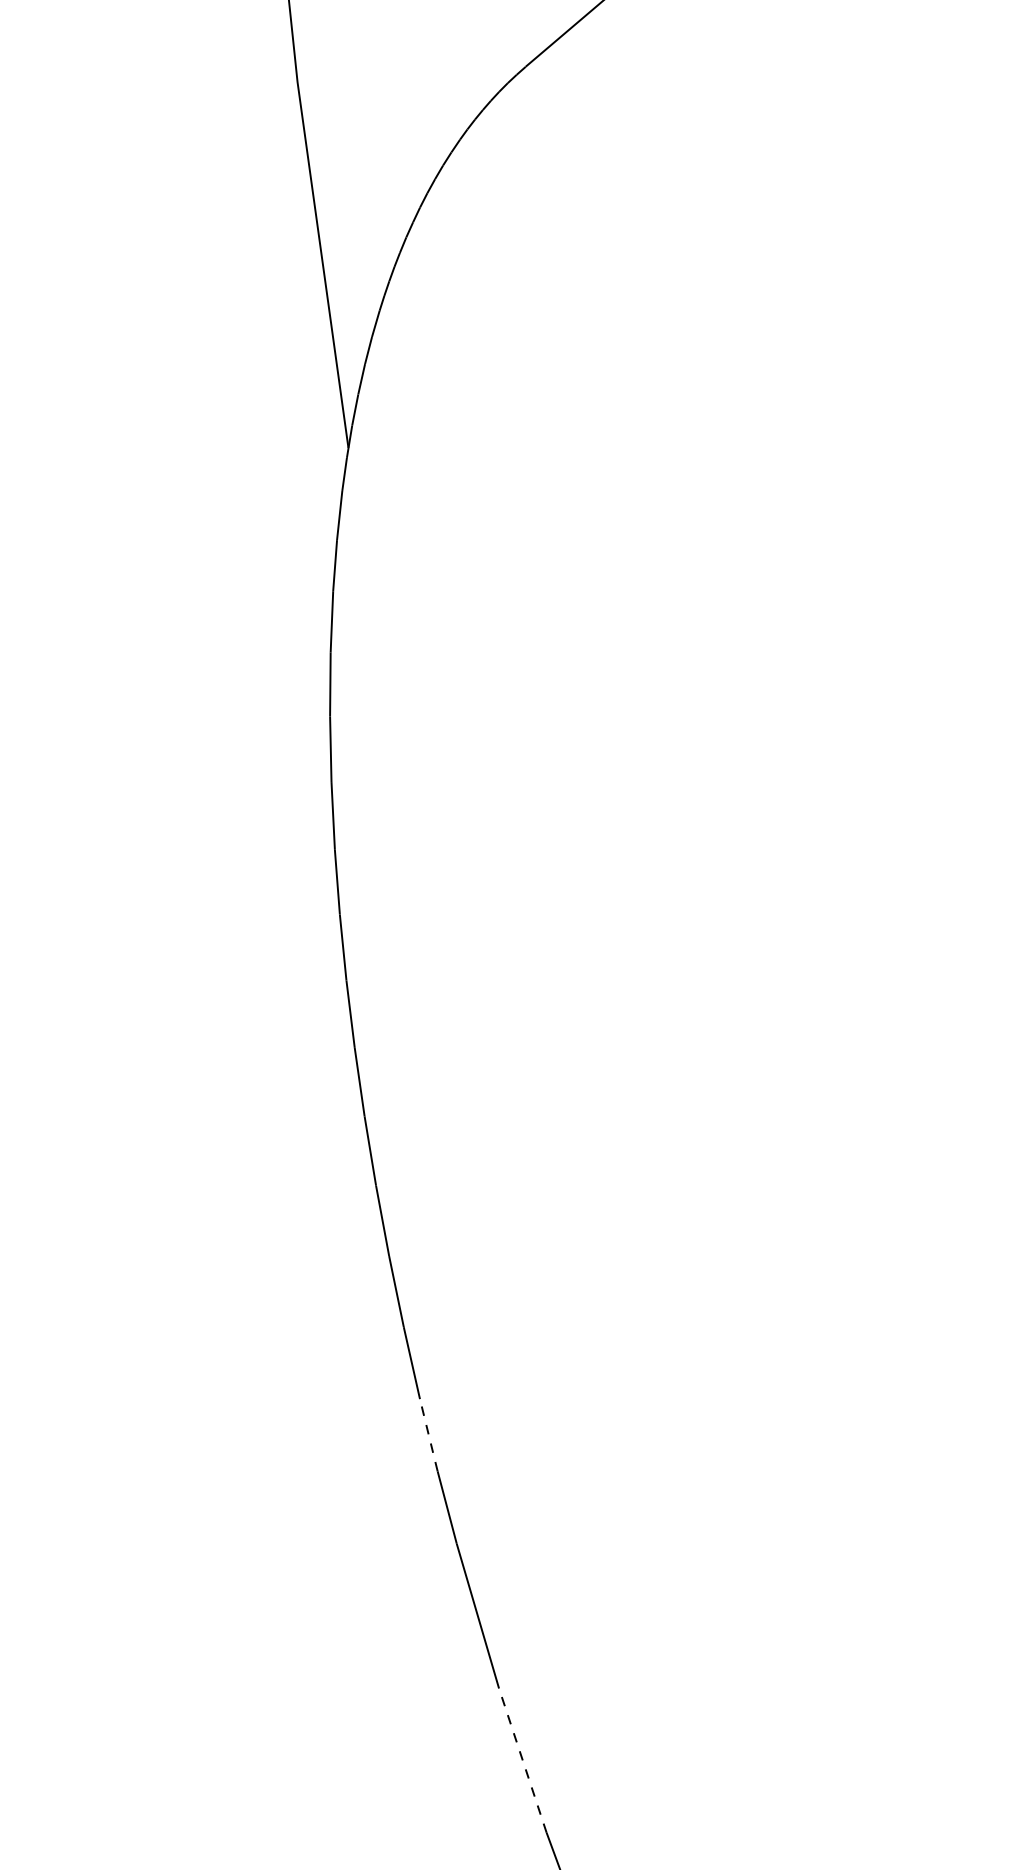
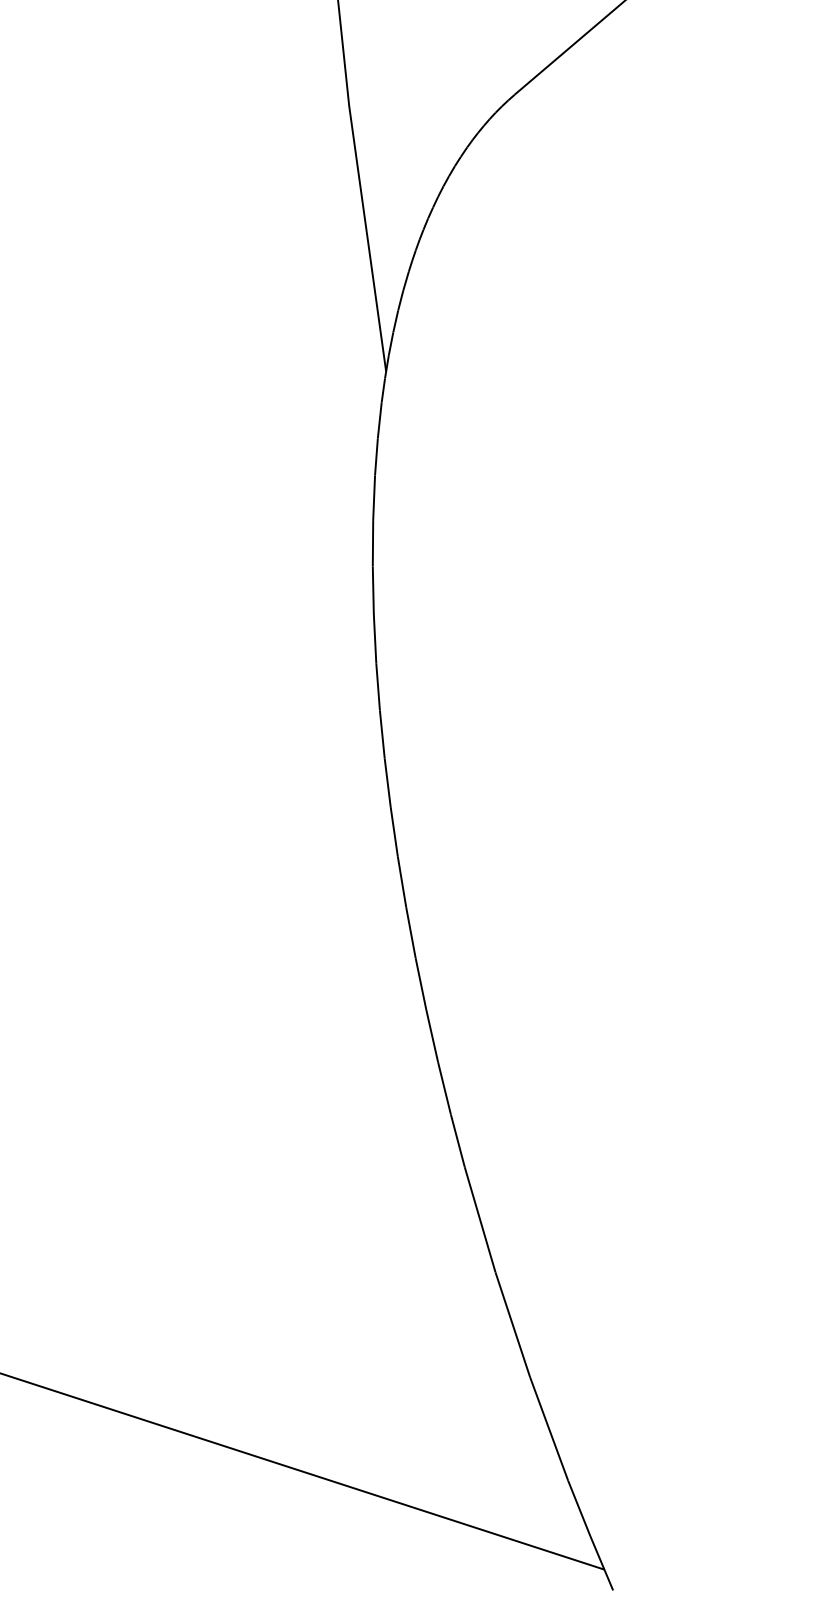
line: (428, 1435) -> (444, 1088), dashed -> solid
line: (522, 1760) -> (512, 1324), dashed -> solid

